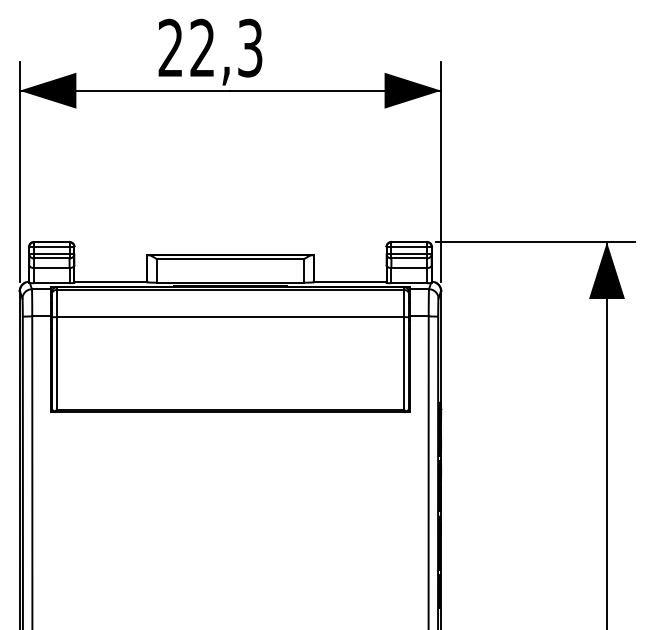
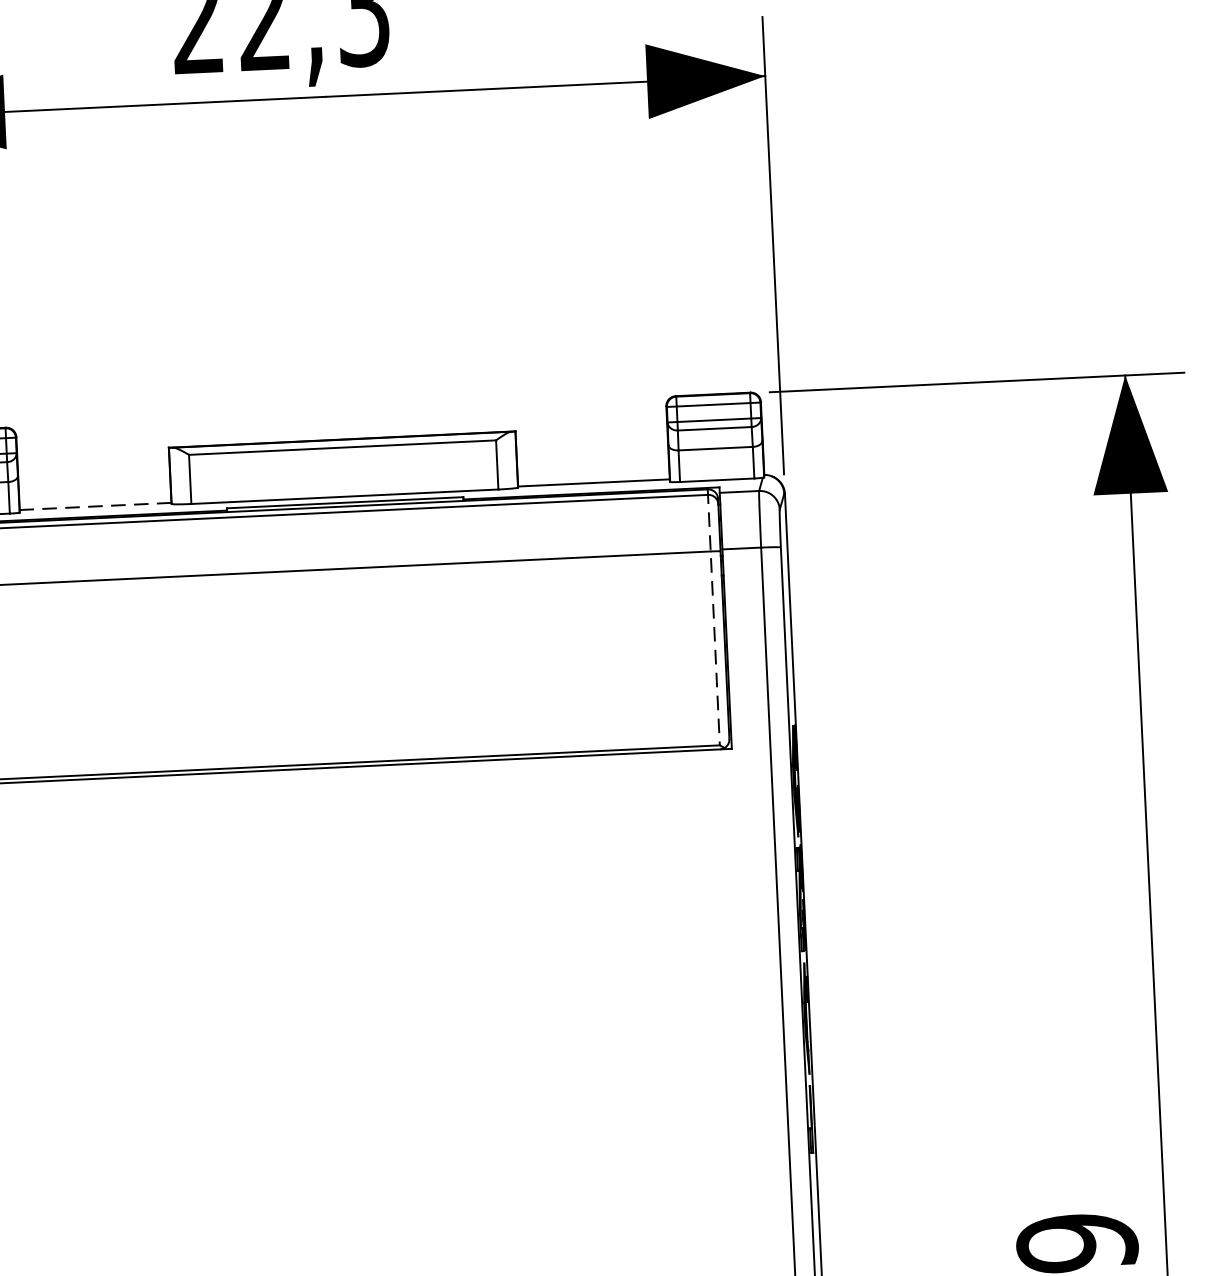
line: (110, 281) -> (94, 506), solid -> dashed
line: (404, 349) -> (713, 618), solid -> dashed

